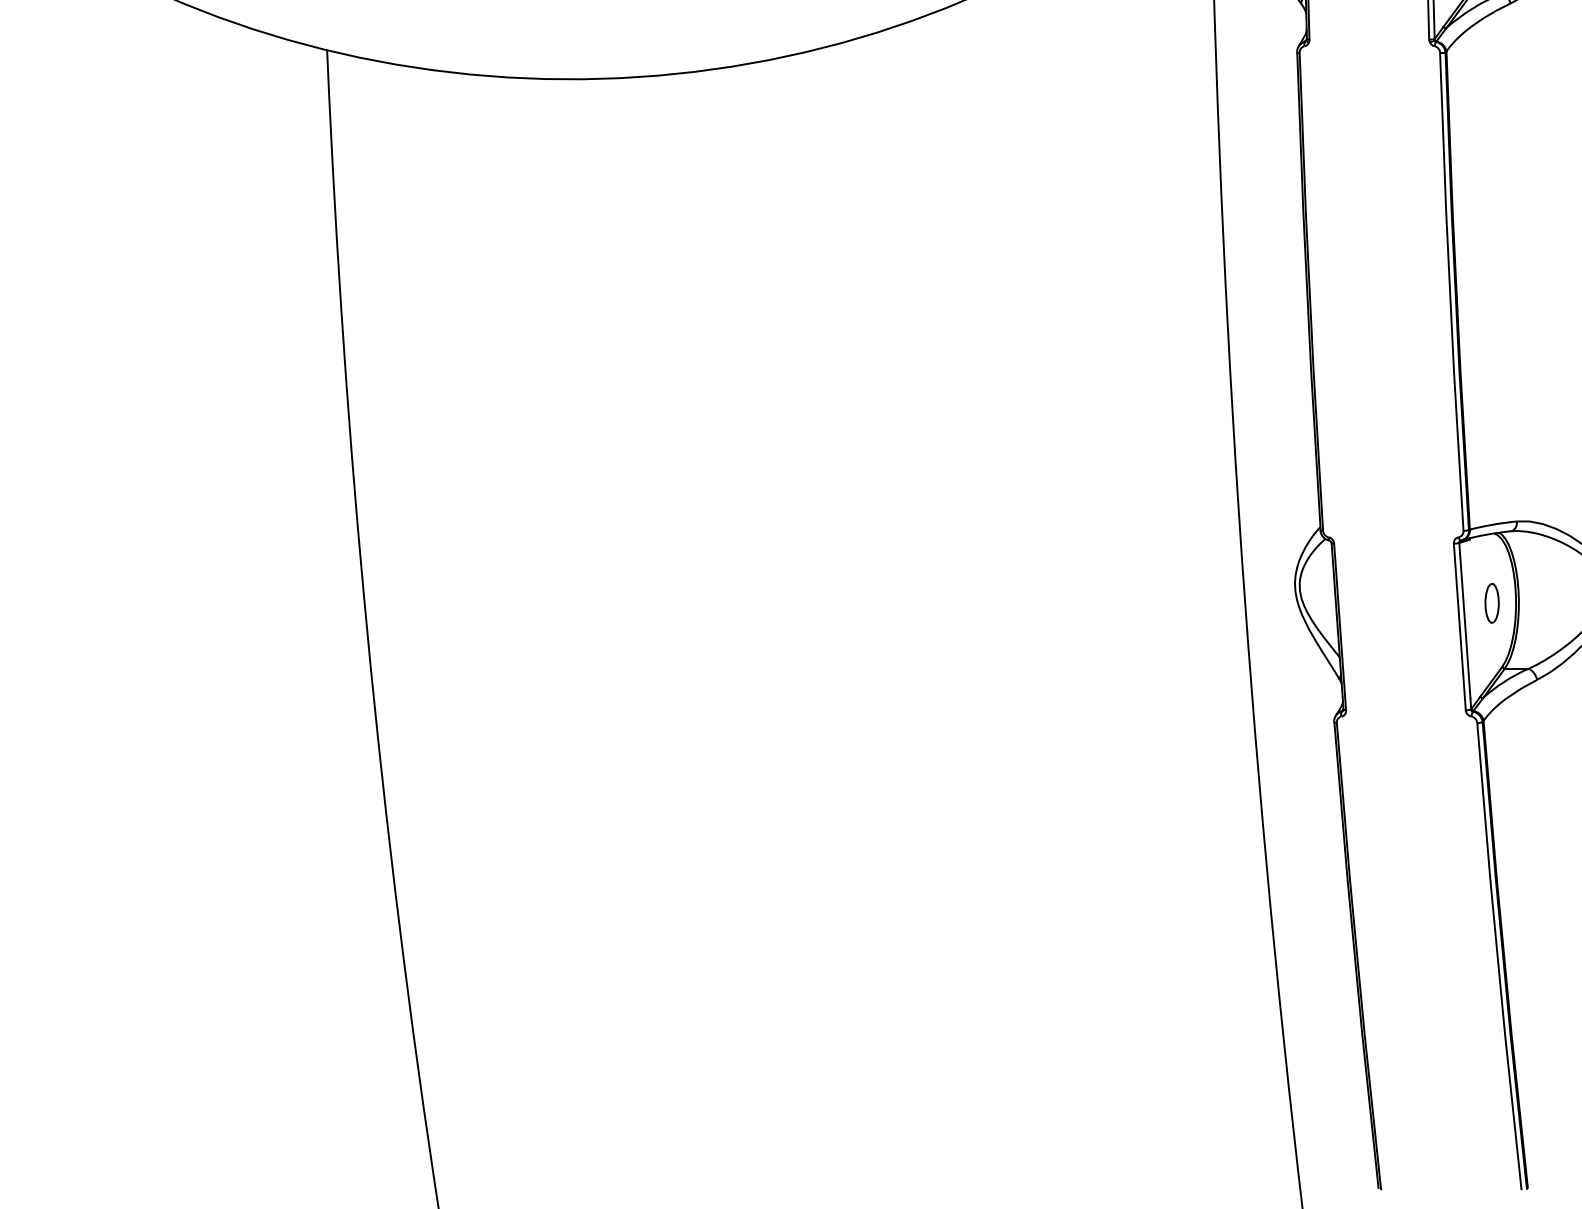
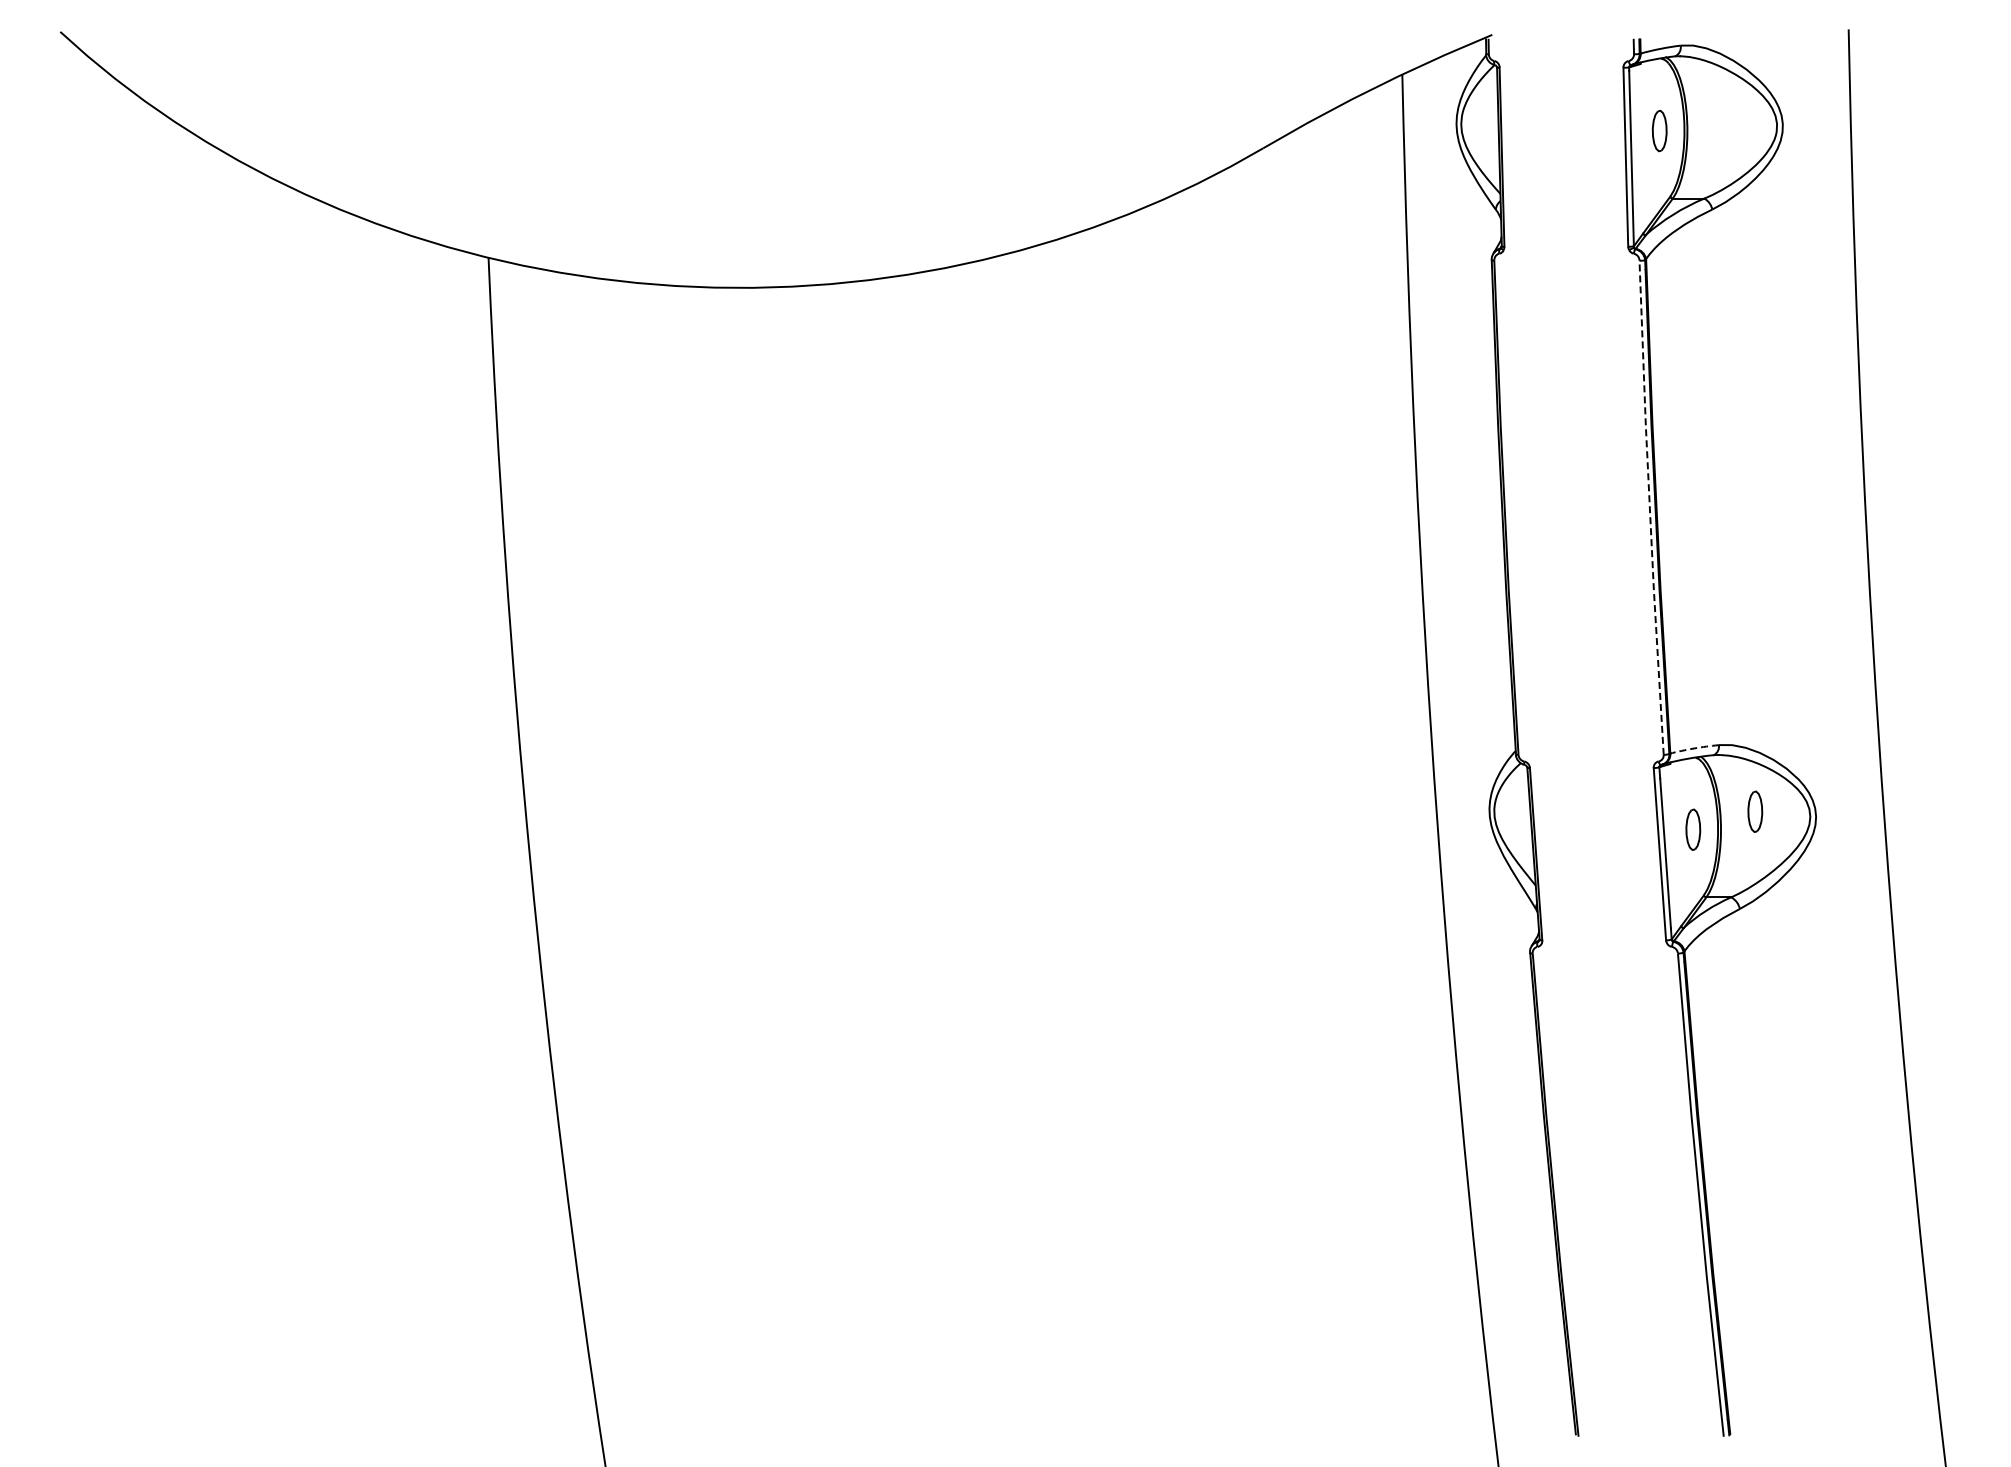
line: (1449, 292) -> (1649, 508), solid -> dashed
arc: (1493, 524) -> (1694, 748), solid -> dashed
part: (1552, 585) -> (1755, 811), added

